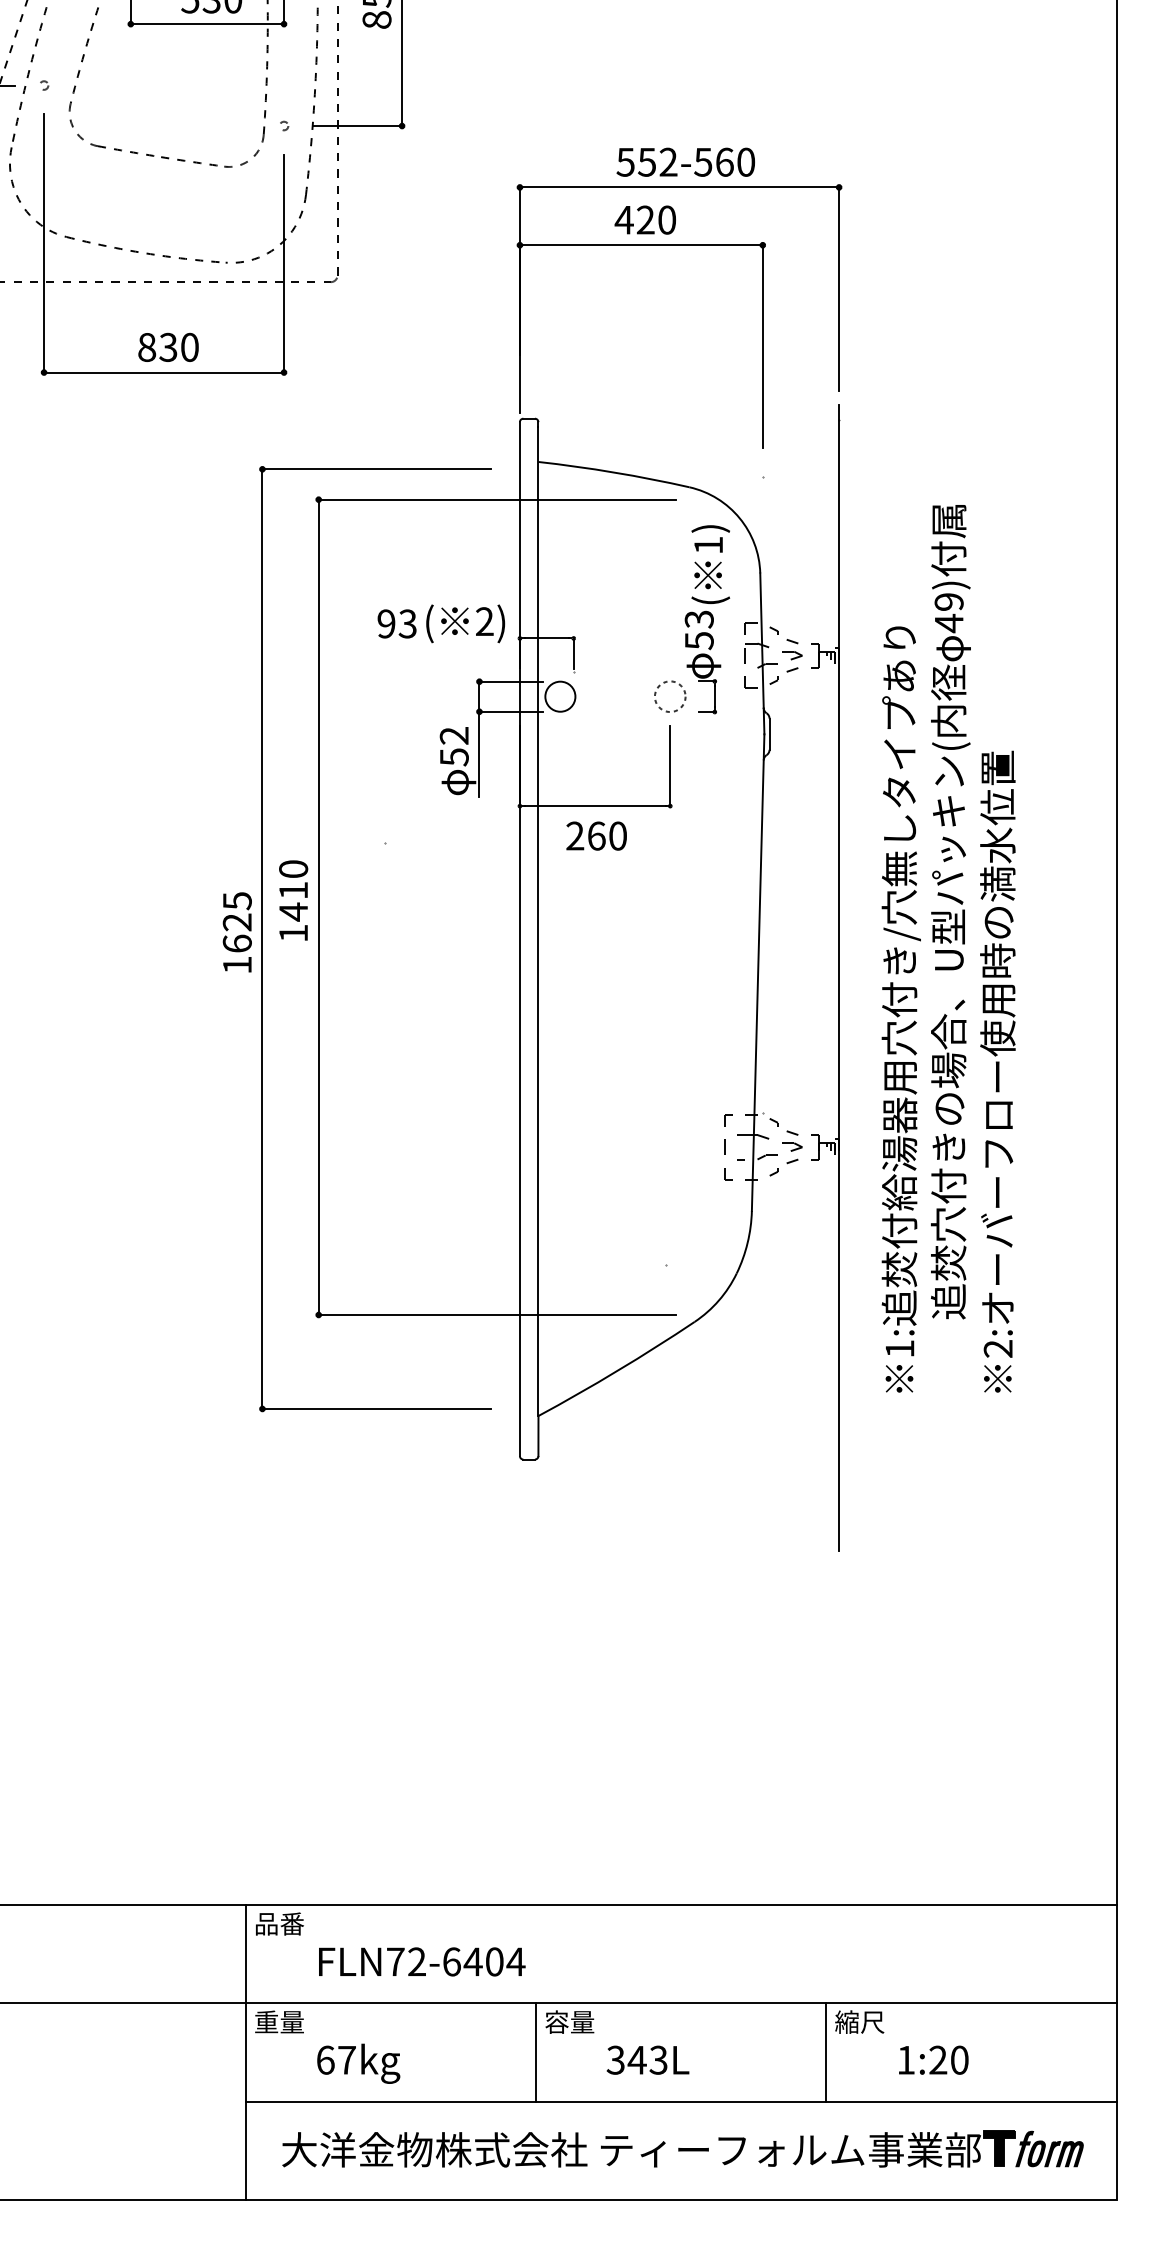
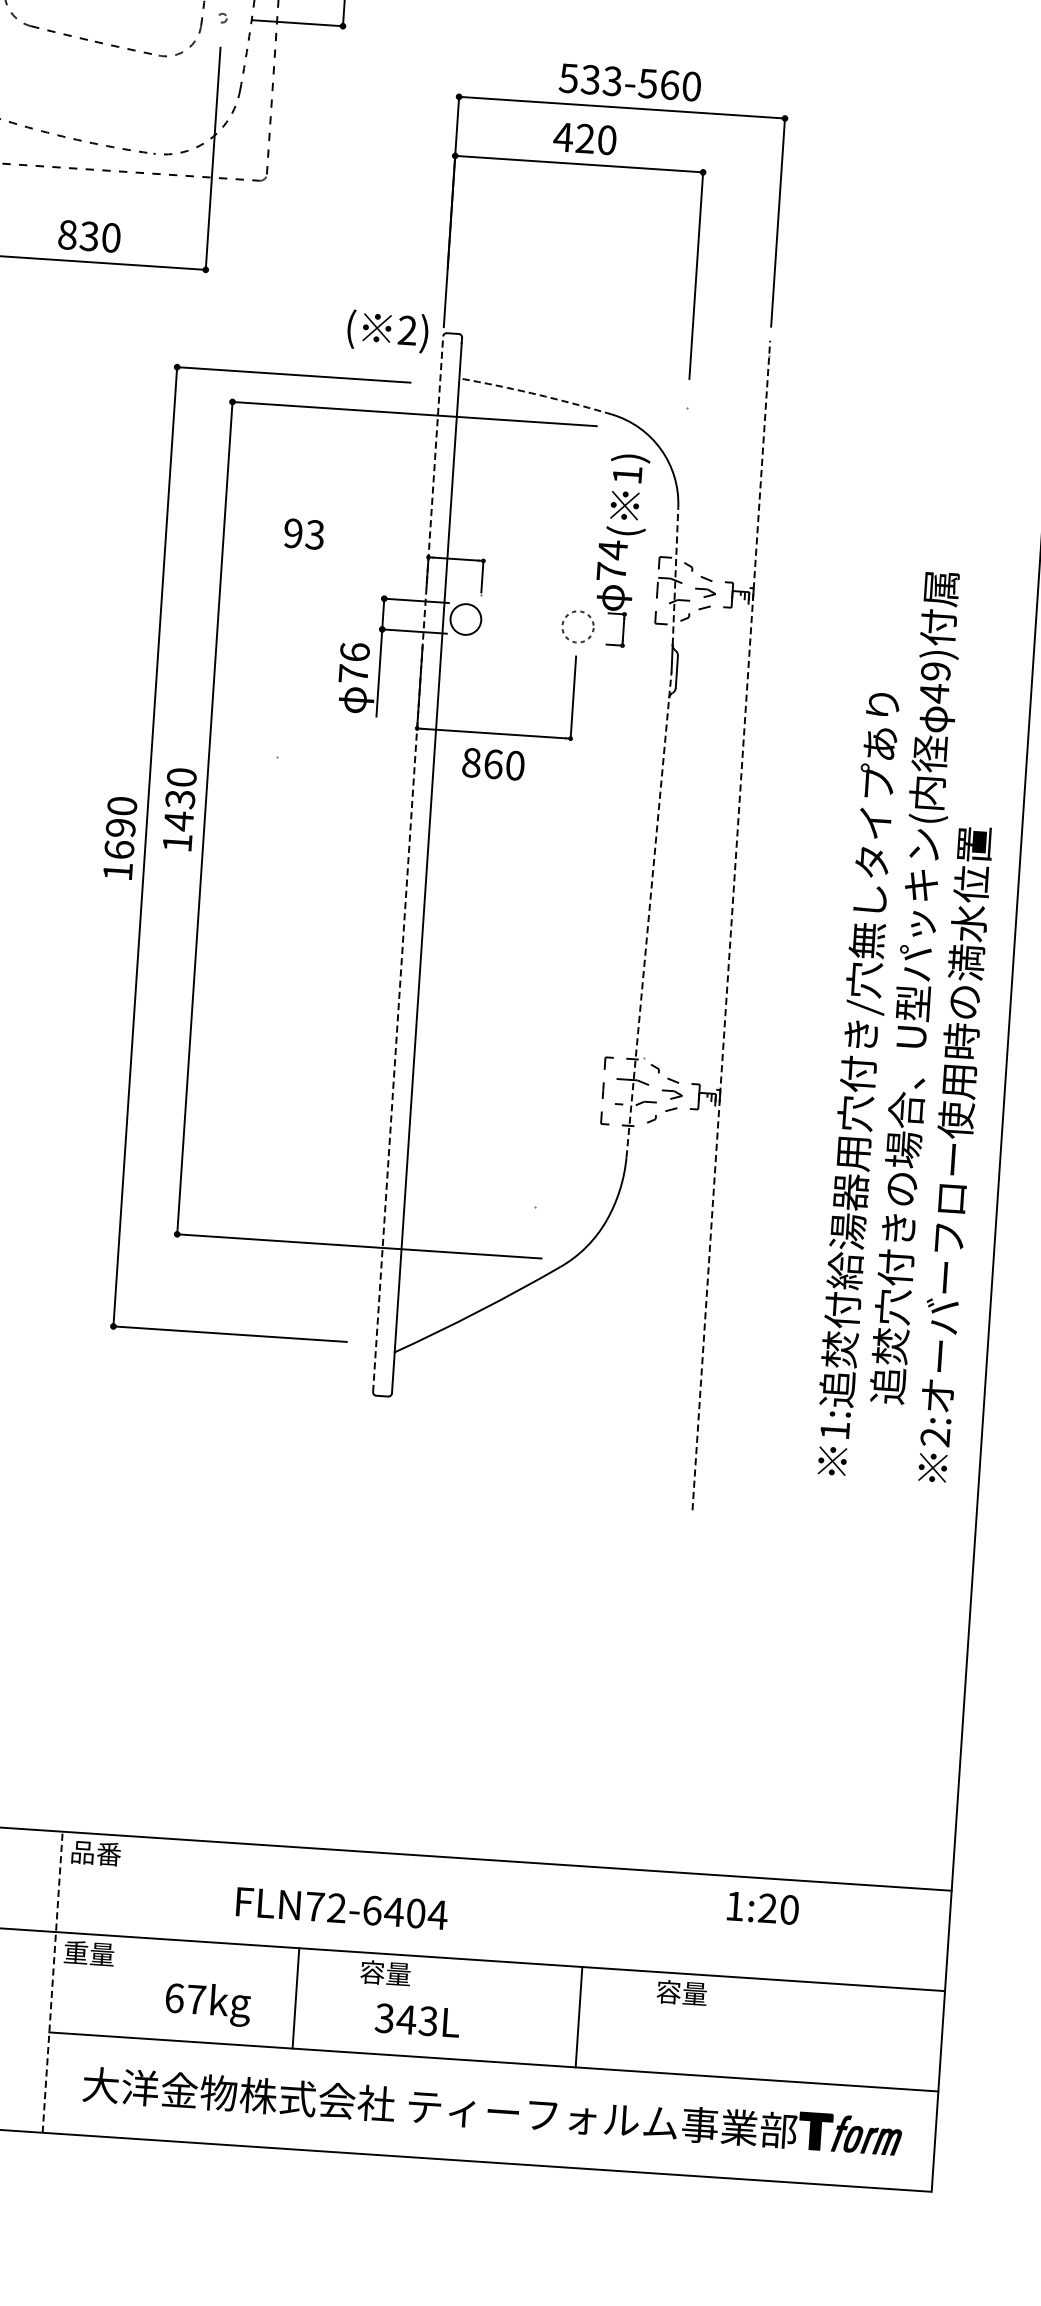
text: (657, 161) -> (601, 79), 552-560 -> 533-560
arc: (614, 472) -> (536, 394), solid -> dashed
text: (465, 623) -> (387, 331), moved
text: (698, 629) -> (611, 560), 53 -> 74
line: (761, 640) -> (675, 575), solid -> dashed
text: (453, 746) -> (353, 663), 52 -> 76
text: (575, 835) -> (471, 762), 260 -> 860
text: (293, 890) -> (180, 799), 1410 -> 1430
text: (236, 911) -> (120, 816), 1625 -> 1690
line: (519, 939) -> (407, 864), solid -> dashed
text: (948, 948) -> (911, 1025), moved
line: (758, 972) -> (649, 914), solid -> dashed
line: (839, 977) -> (731, 925), solid -> dashed
text: (422, 1961) -> (342, 1908), moved
text: (859, 2021) -> (681, 1992), 縮尺 -> 容量
line: (245, 2052) -> (52, 1982), solid -> dashed
line: (535, 2052) -> (295, 1998), moved
line: (826, 2052) -> (579, 2017), moved
text: (647, 2059) -> (417, 2019), moved
text: (933, 2059) -> (762, 1907), moved
text: (358, 2063) -> (207, 2003), moved

